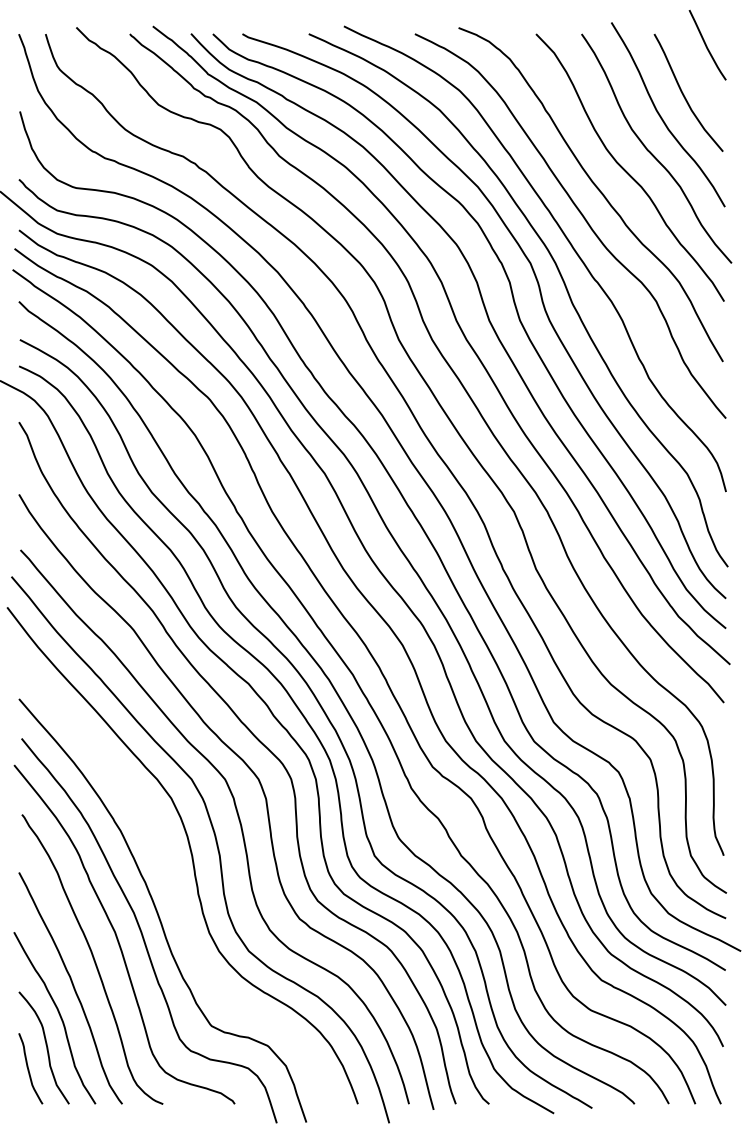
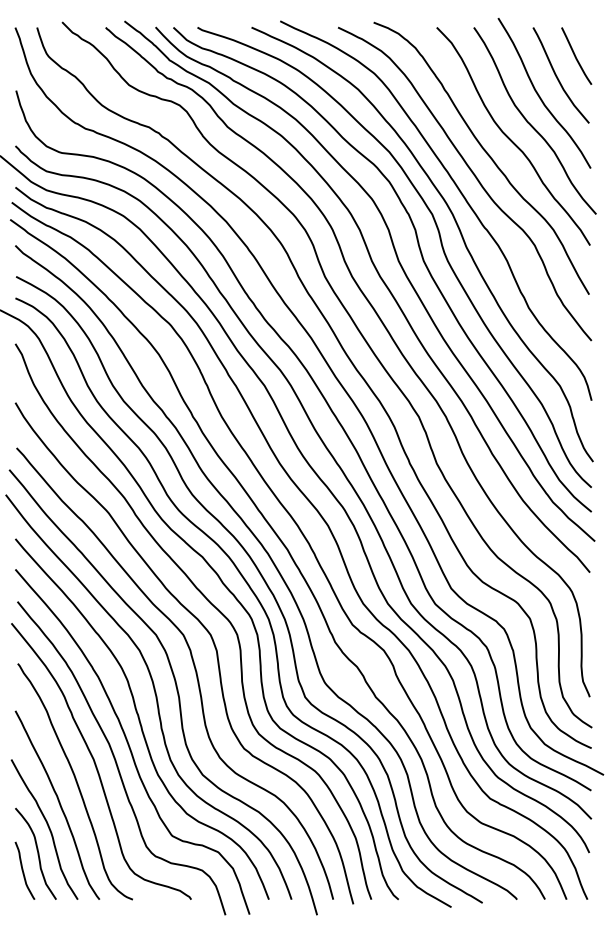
curve: (706, 45) -> (575, 56), moved
curve: (172, 884) -> (140, 720), added

